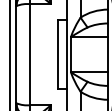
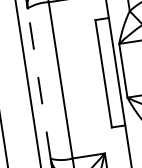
line: (16, 54) -> (39, 83), solid -> dashed

